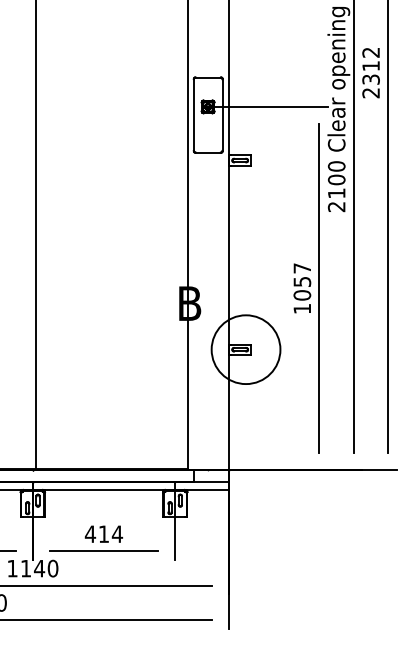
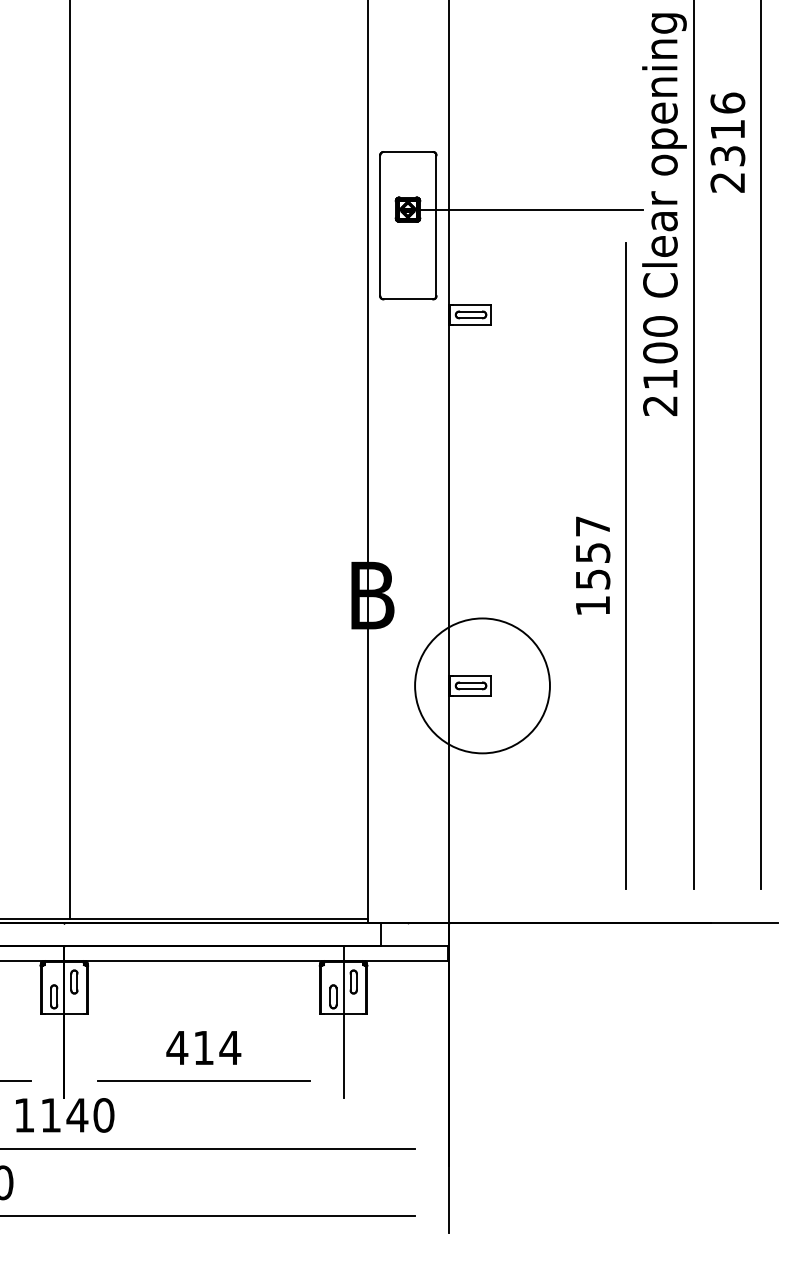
text: (370, 52) -> (726, 102), 2312 -> 2316
text: (302, 295) -> (593, 579), 1057 -> 1557

